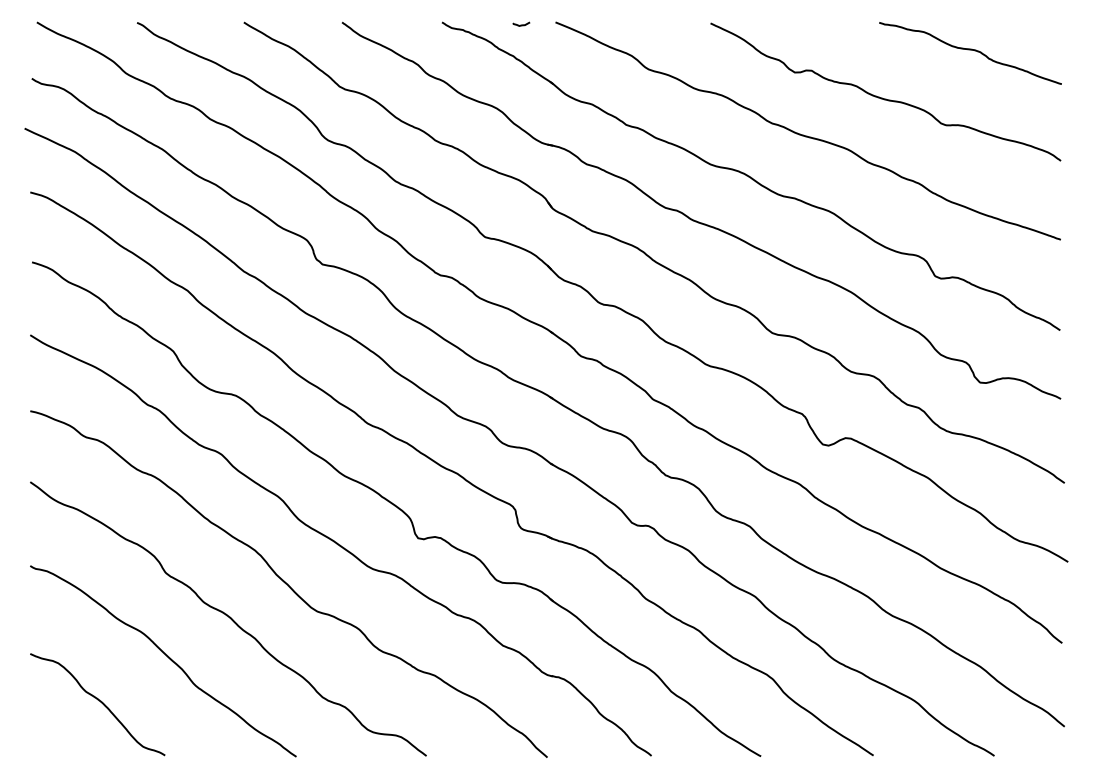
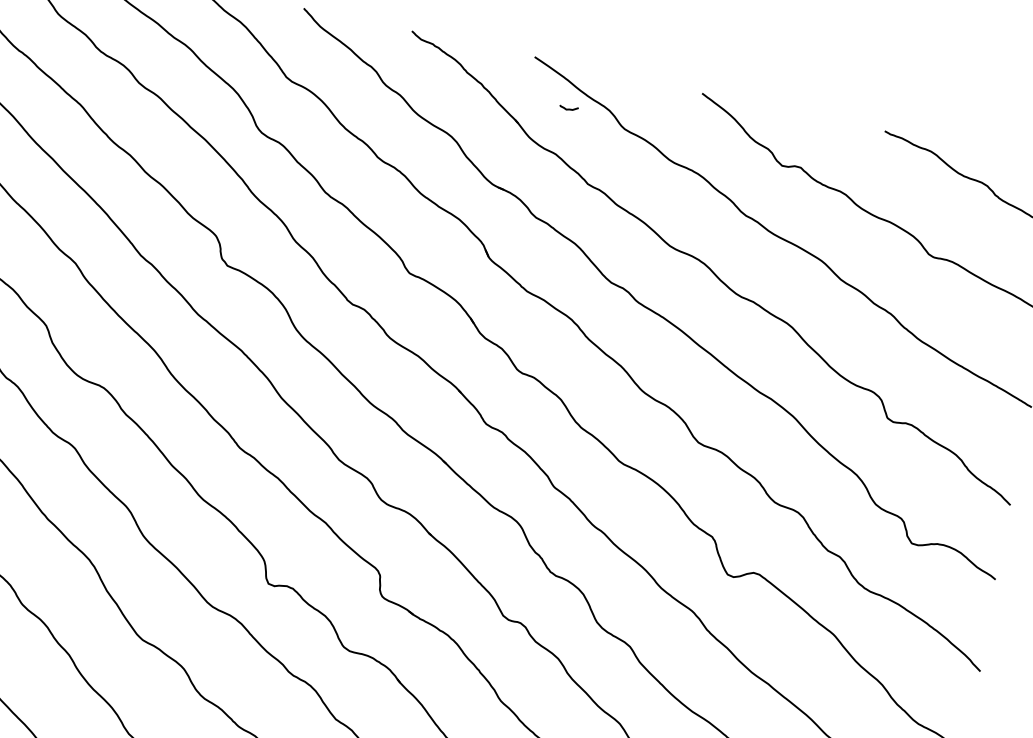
curve: (521, 24) -> (569, 108), moved

